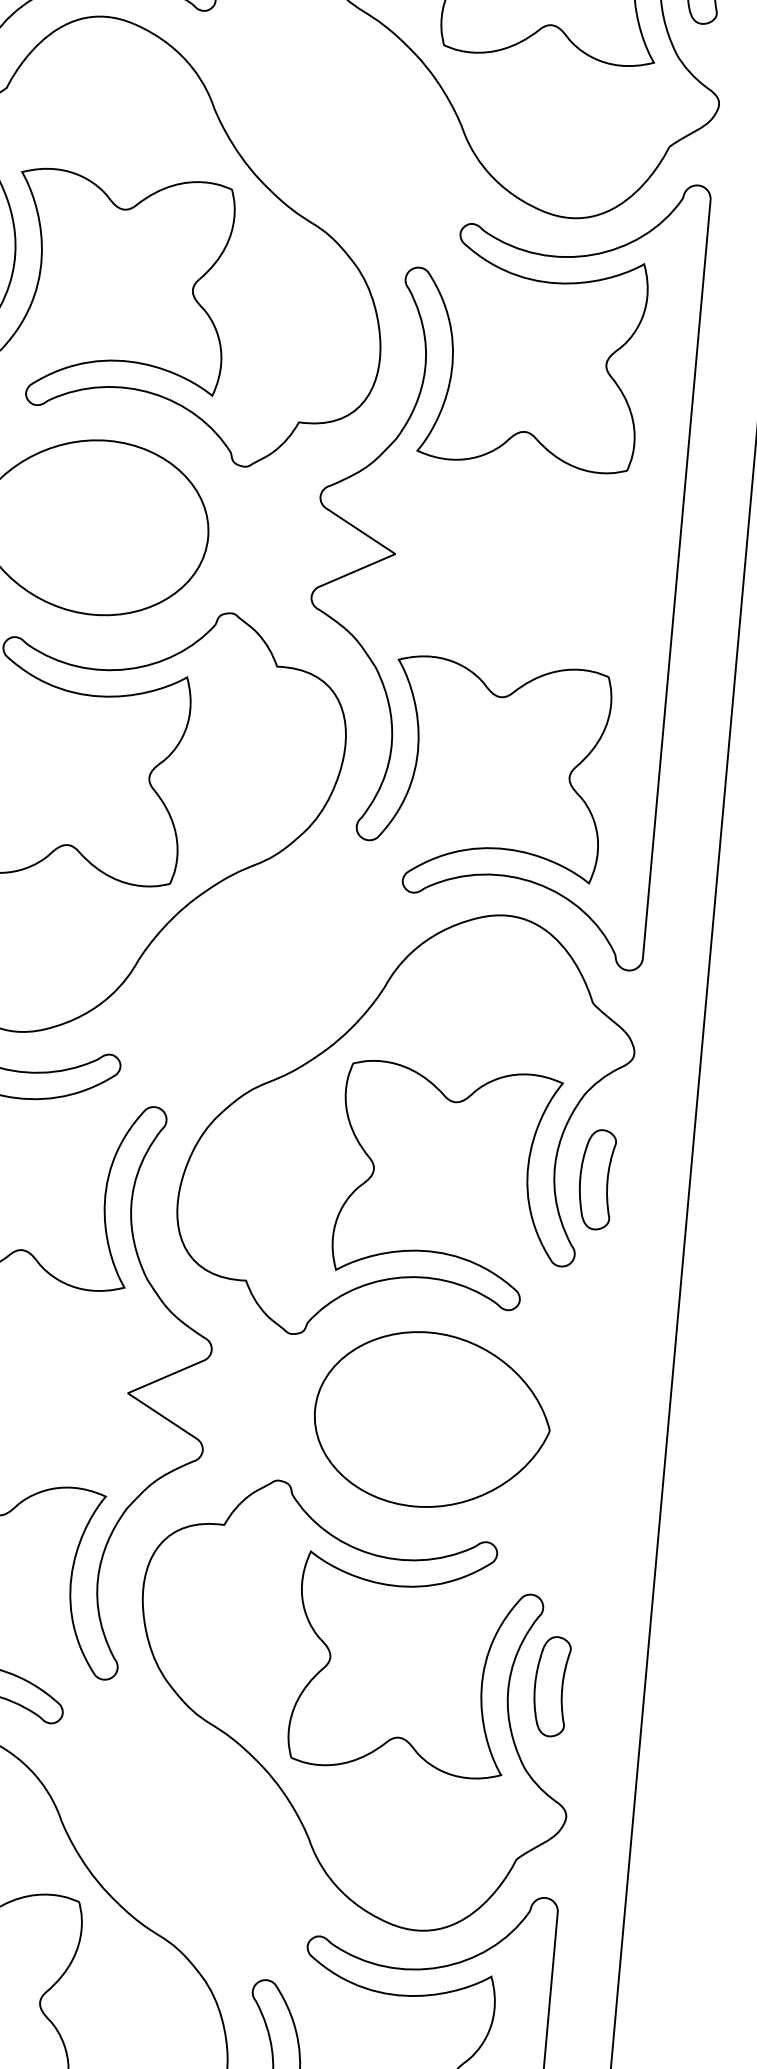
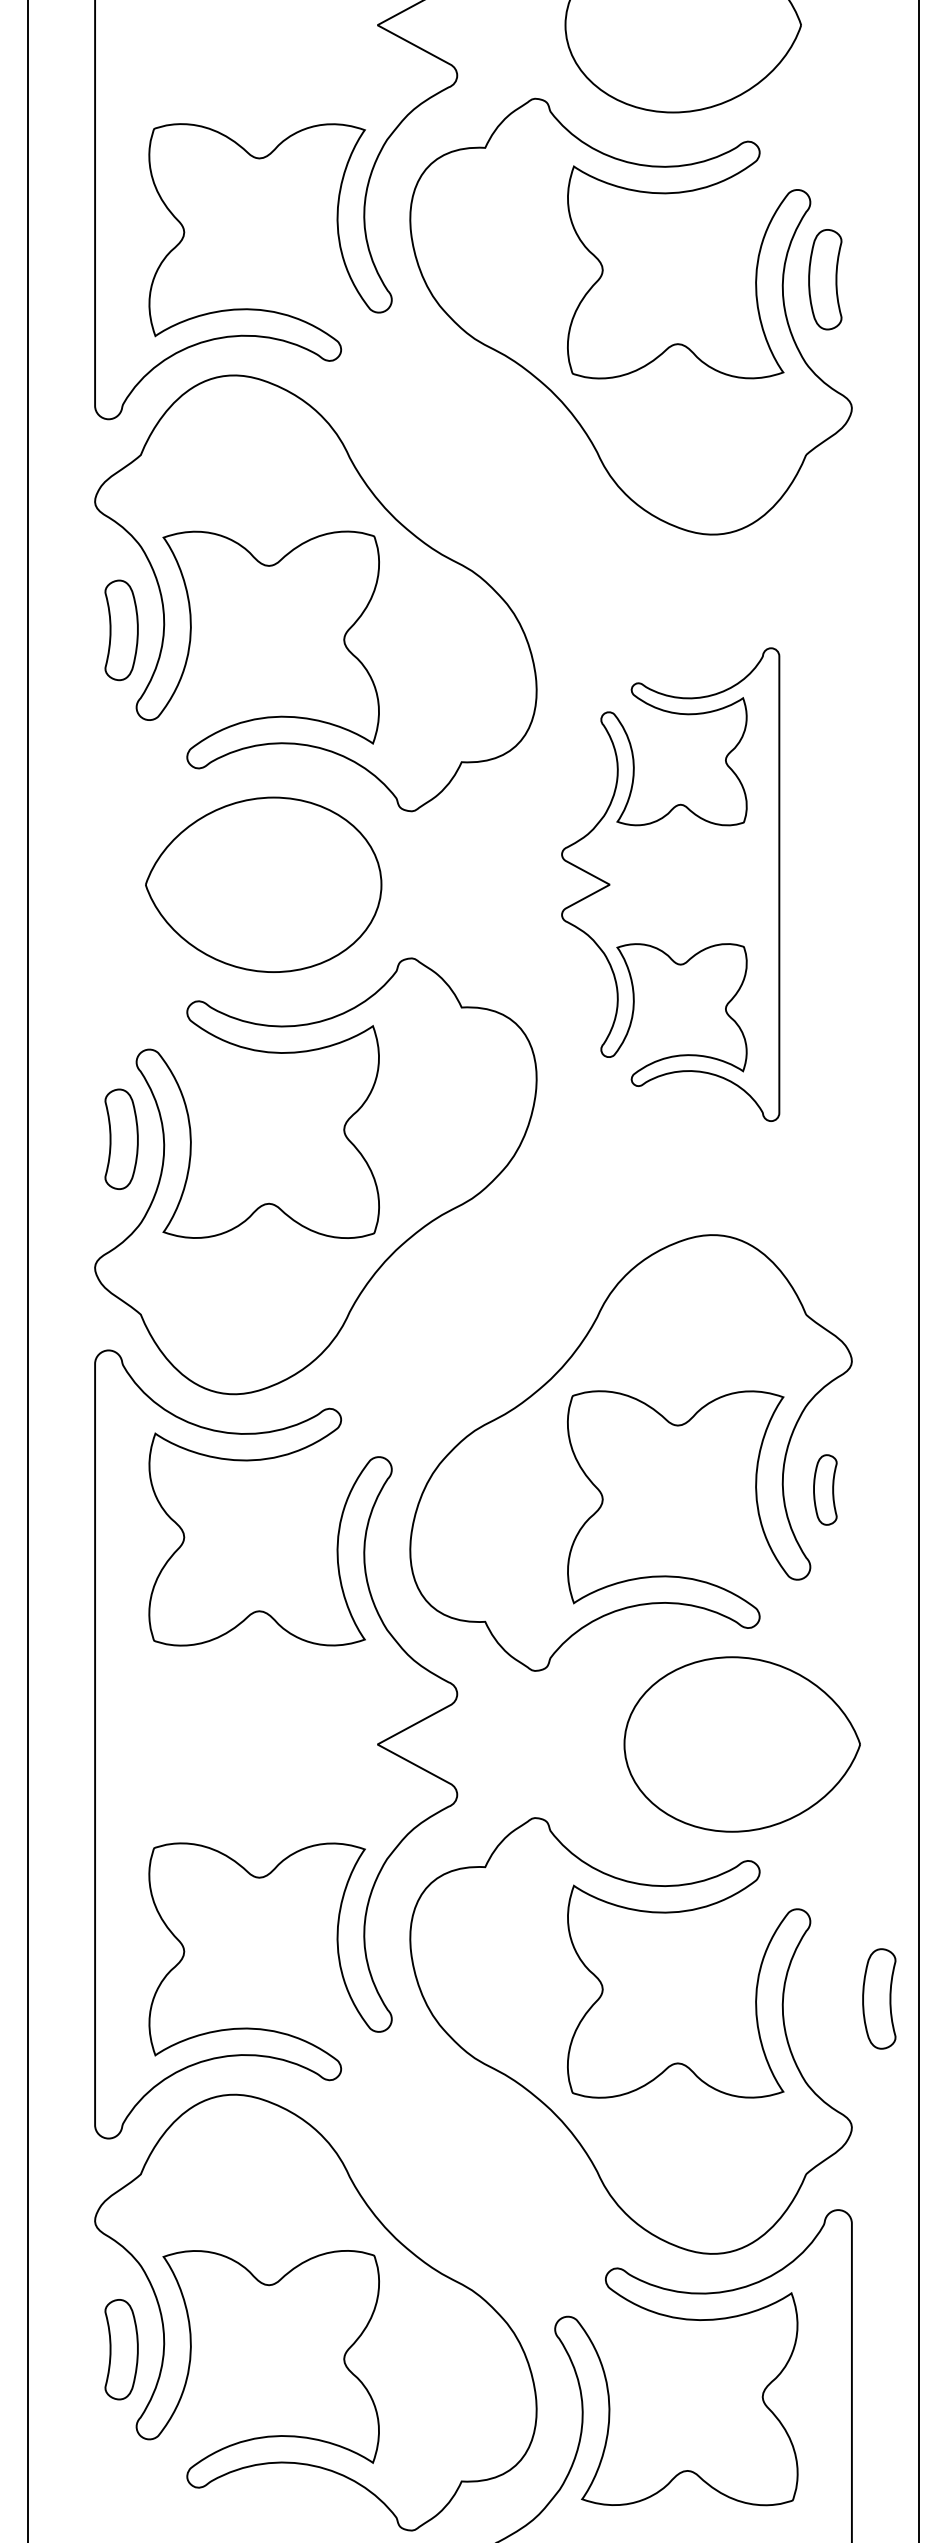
part: (496, 562) -> (670, 884), size x0.6
part: (596, 1179) -> (825, 1489), size x0.7
part: (431, 1420) -> (741, 1744), moved
part: (551, 1686) -> (879, 1998), moved

